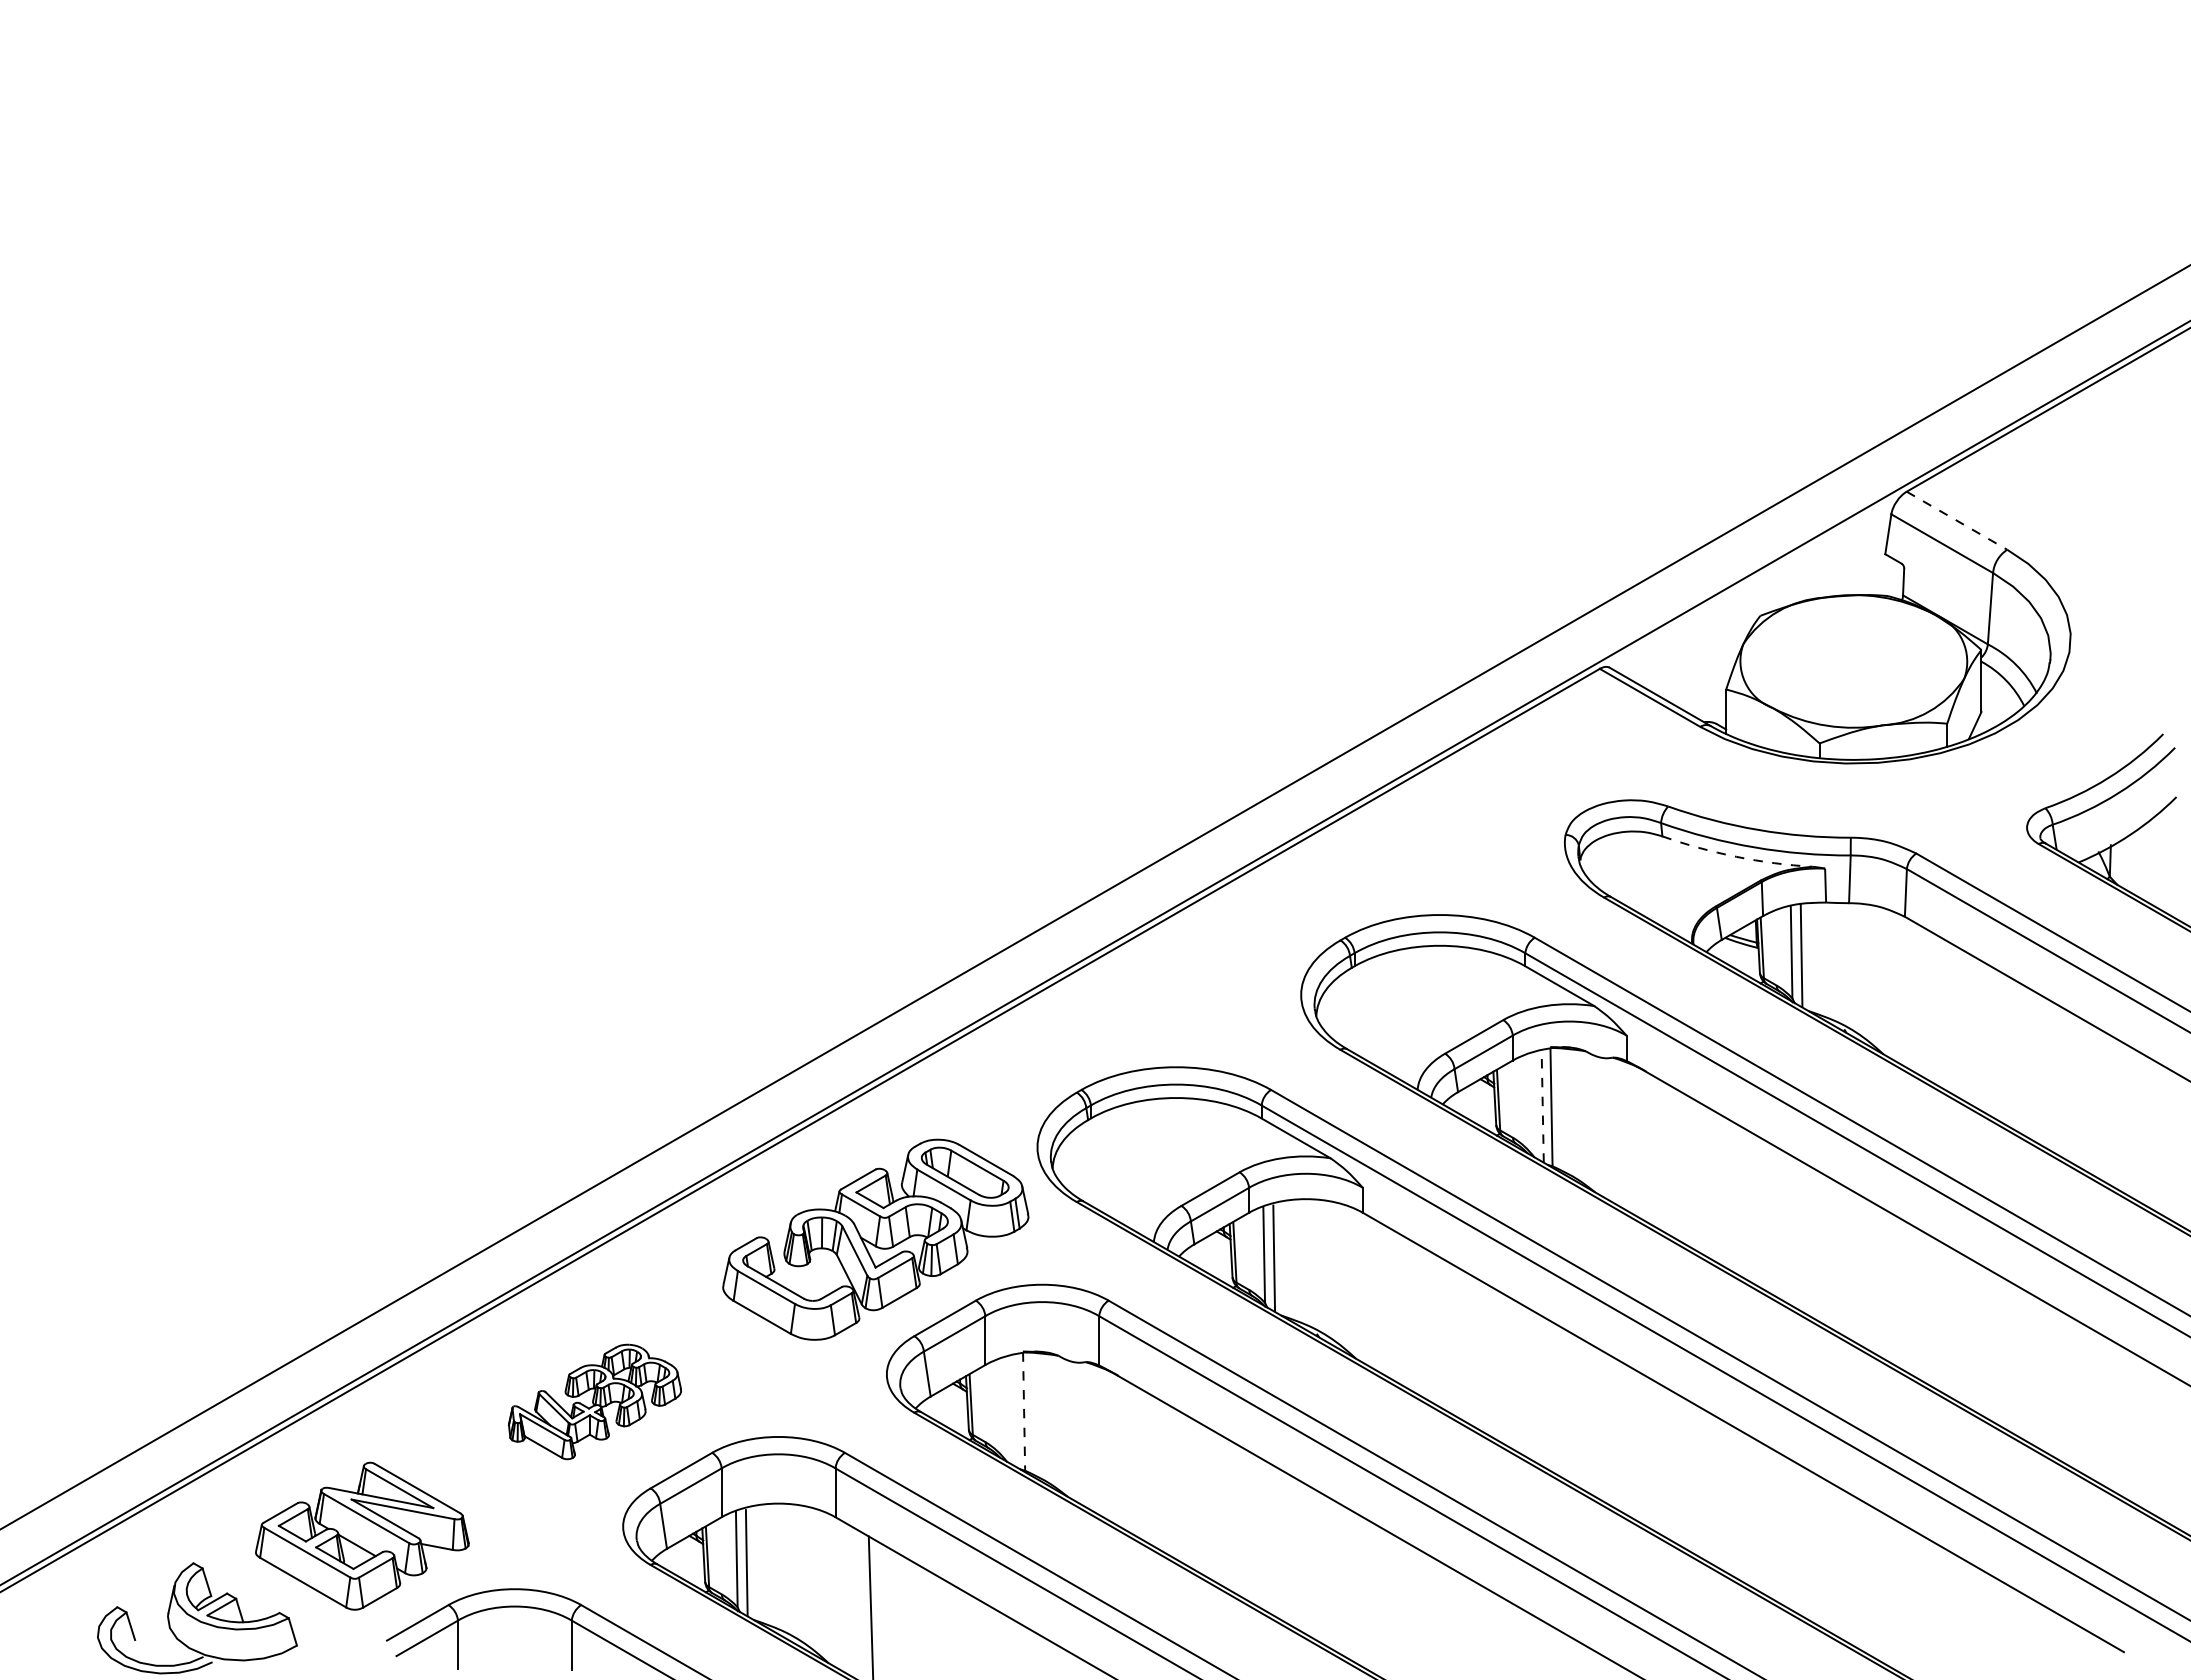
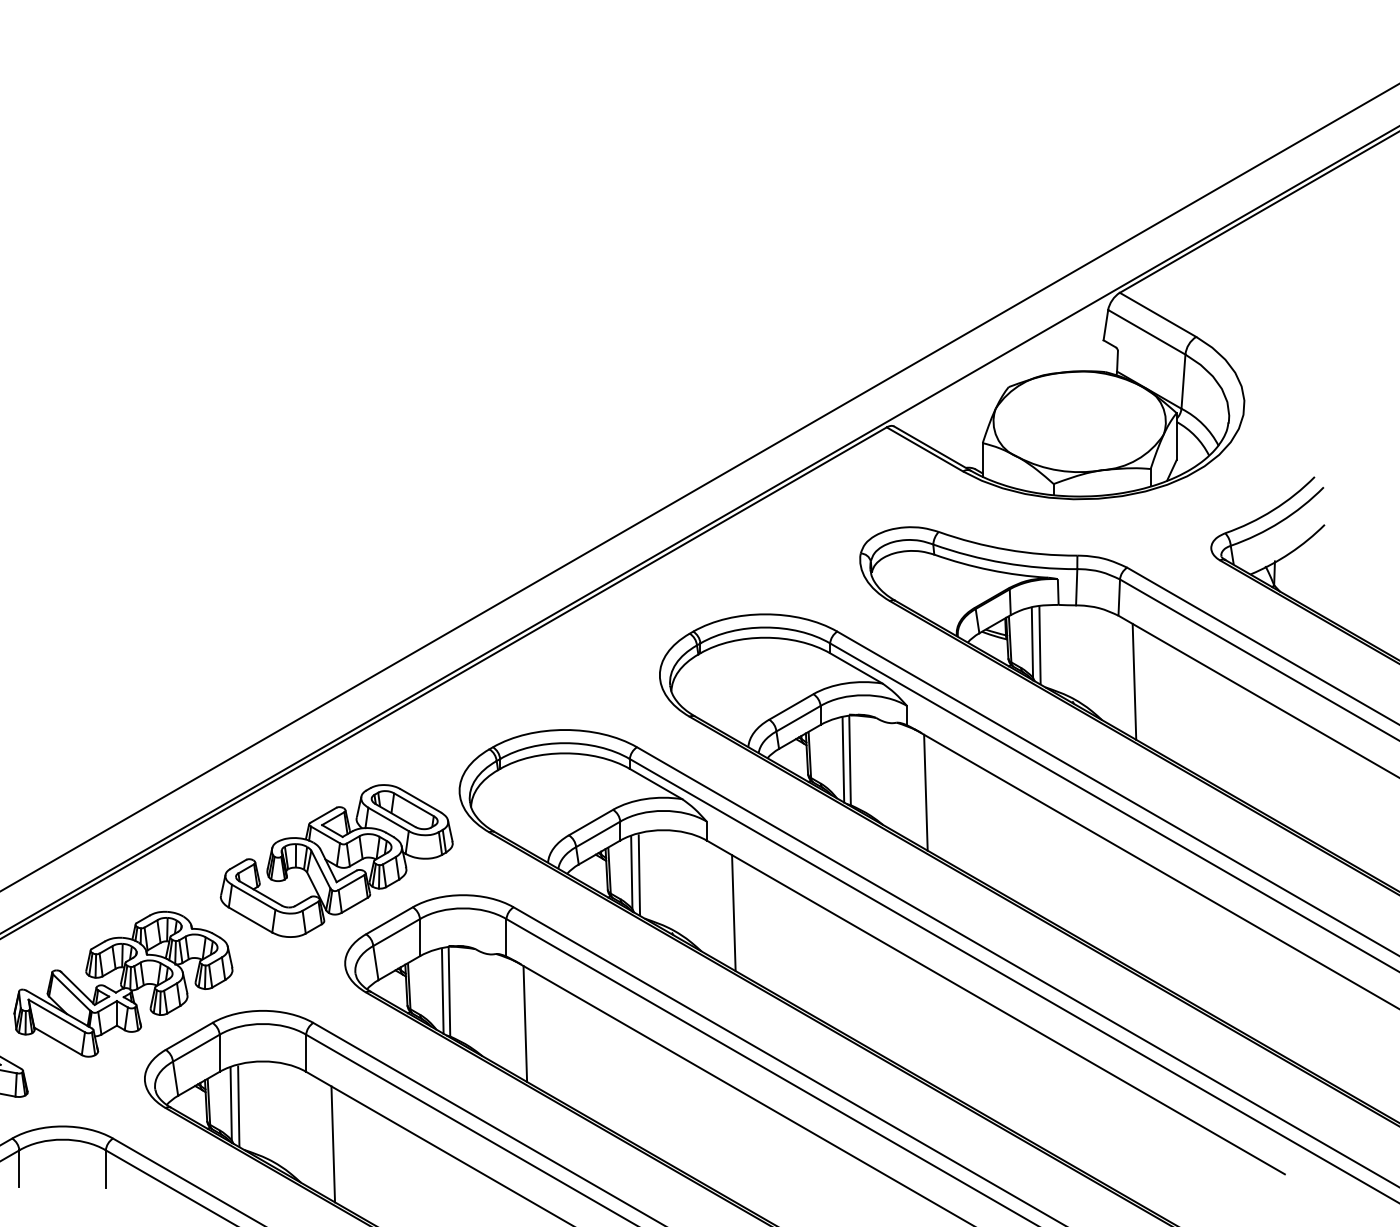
line: (1957, 520) -> (1158, 314), dashed -> solid
arc: (1736, 856) -> (990, 569), dashed -> solid
line: (1925, 1003) -> (1134, 681), added
line: (1542, 1106) -> (843, 759), dashed -> solid
line: (1651, 1149) -> (926, 792), added
line: (1398, 1308) -> (733, 913), added
part: (594, 1401) -> (123, 983), size x1.67
line: (1015, 1411) -> (442, 991), added
line: (1024, 1411) -> (449, 991), dashed -> solid
line: (1123, 1453) -> (524, 1023), added

